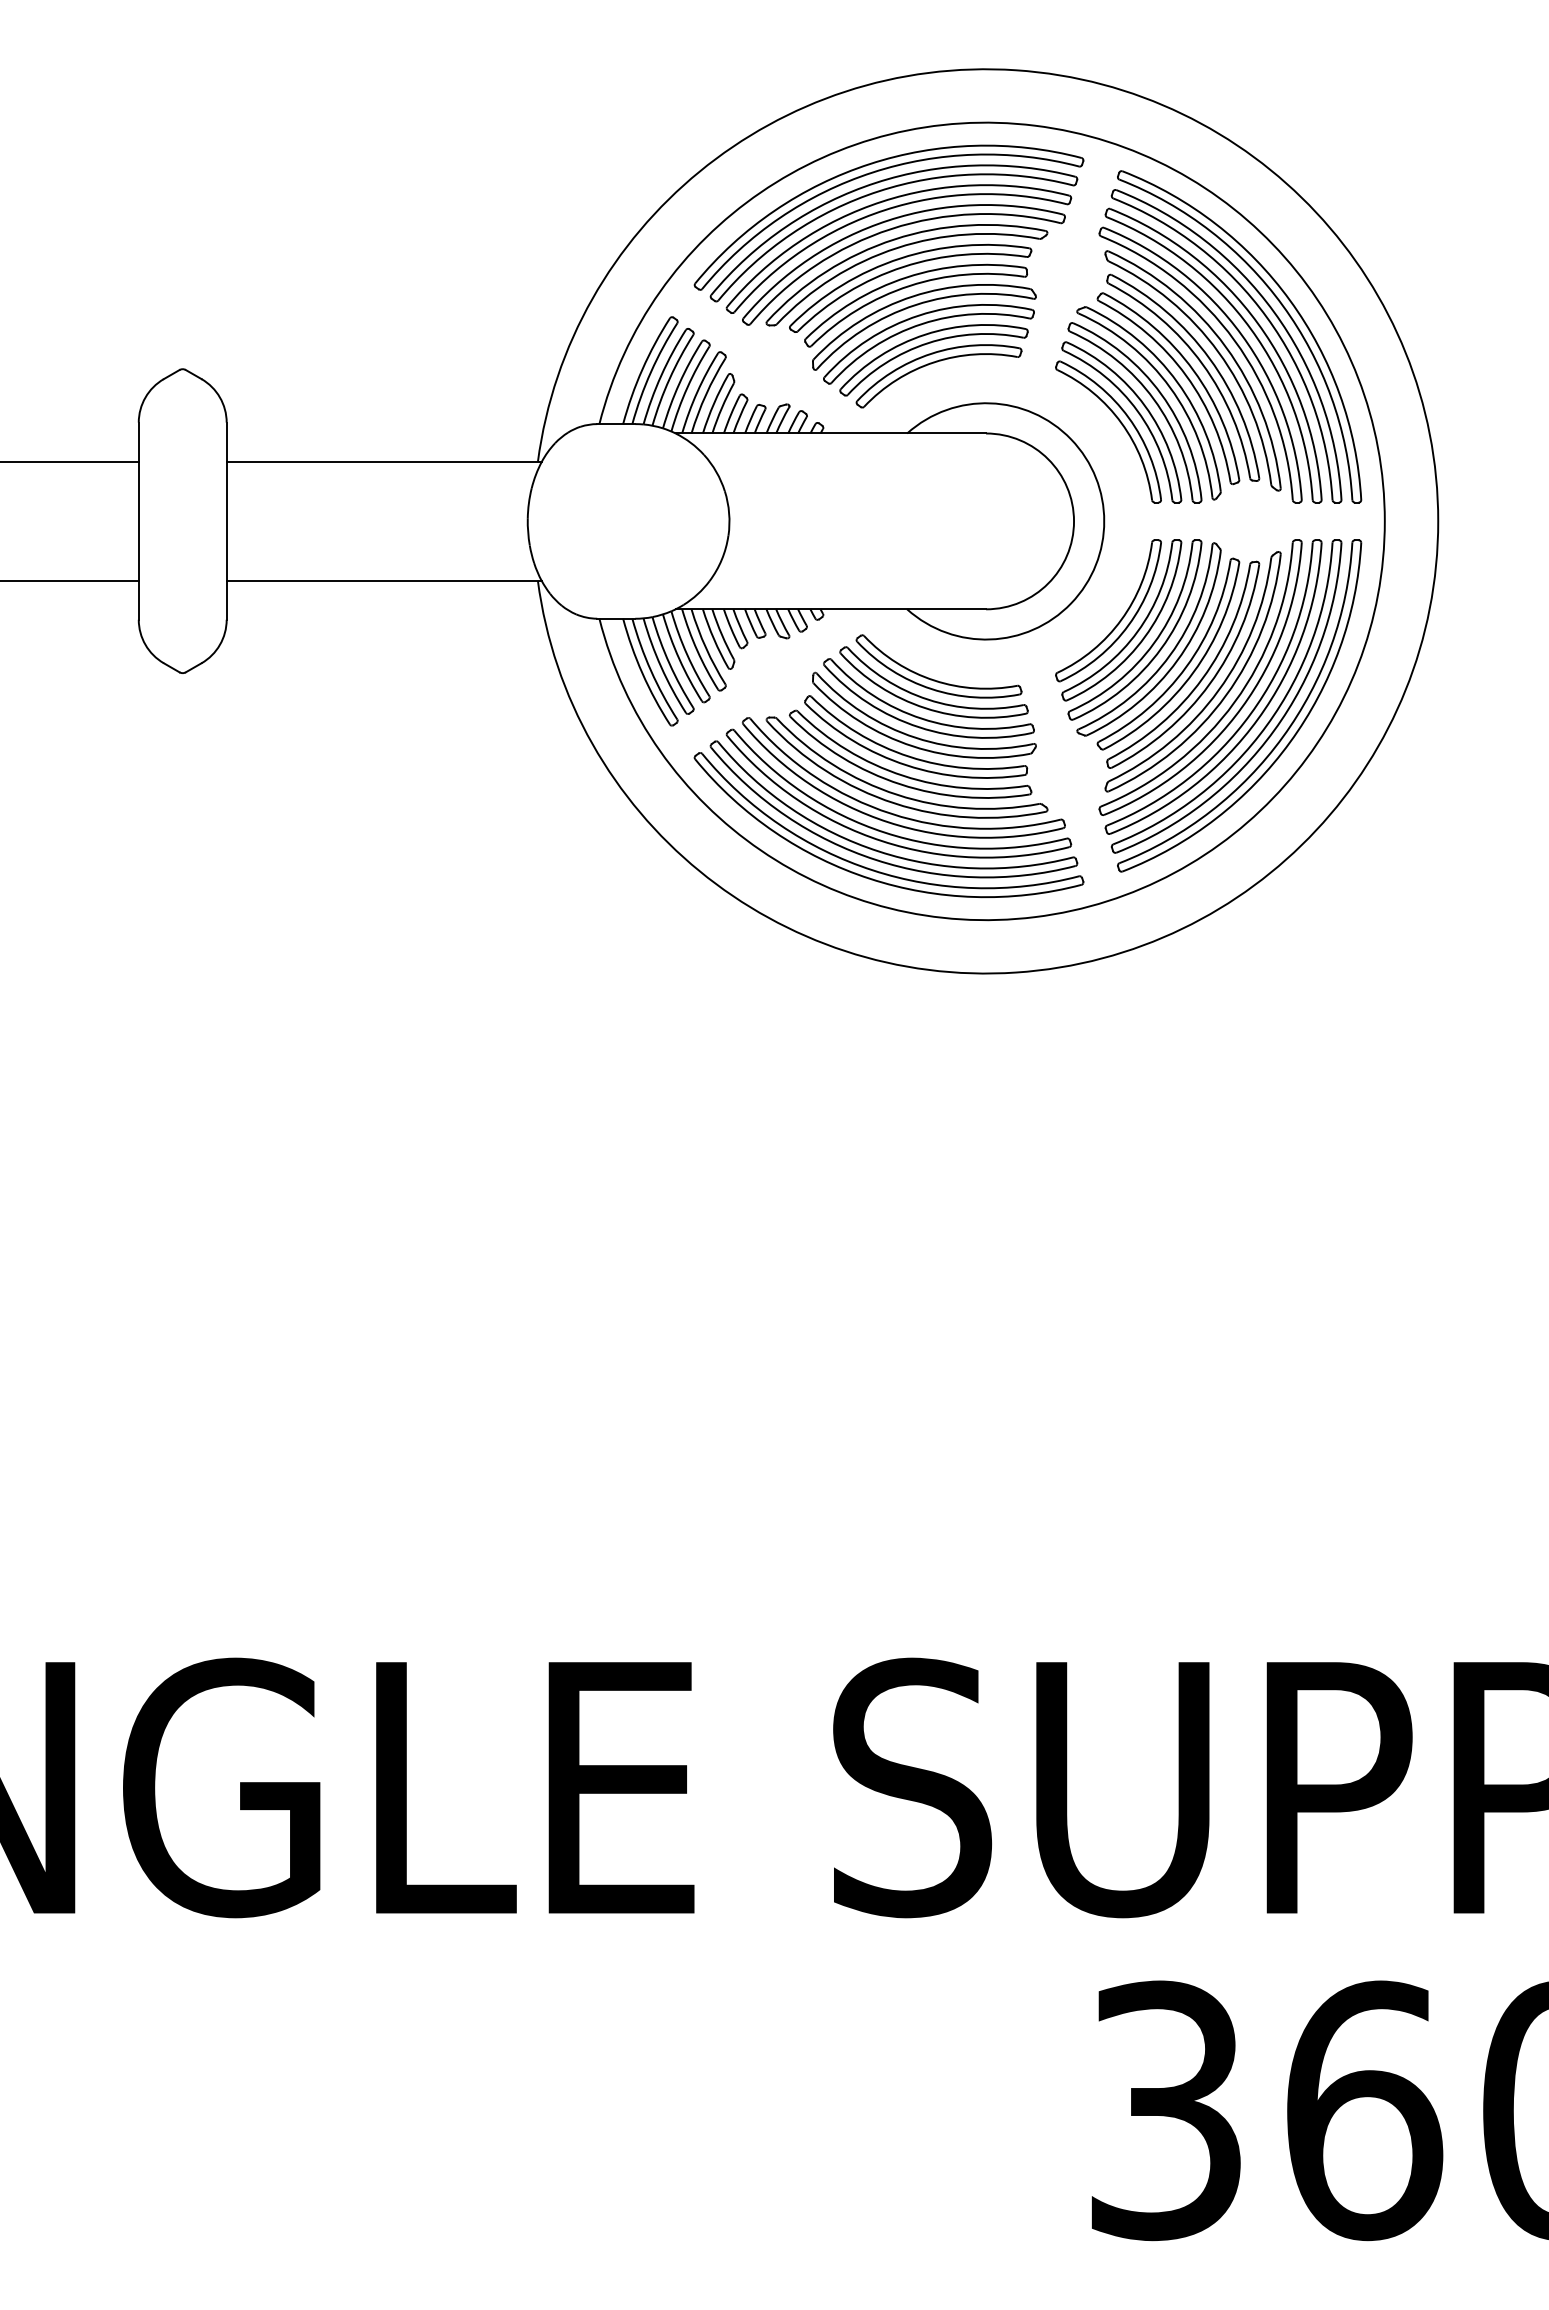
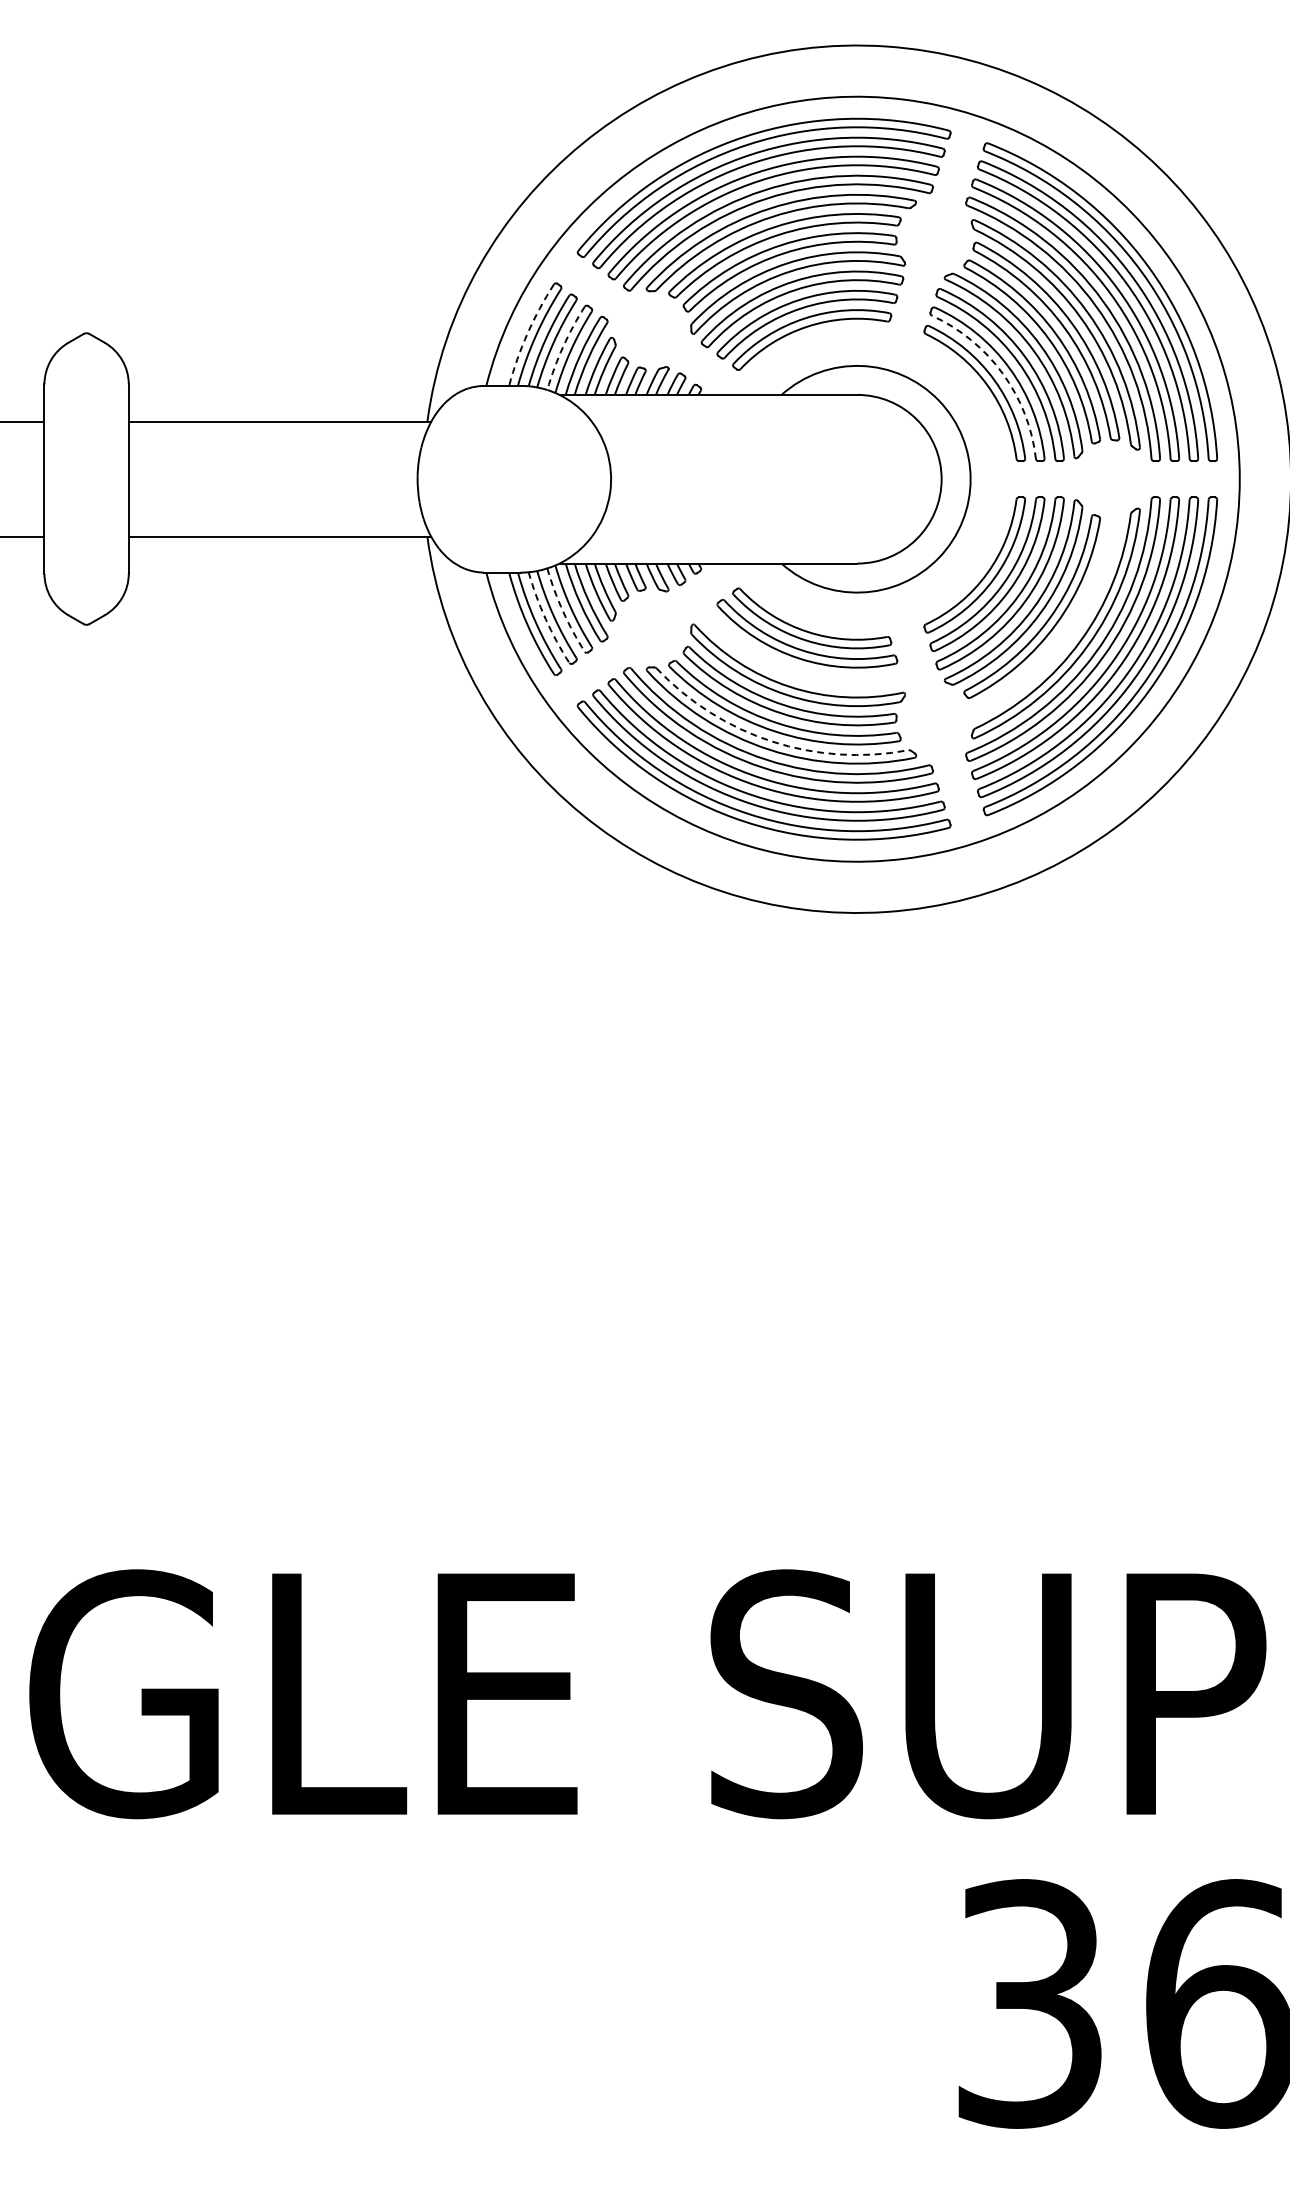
arc: (642, 369) -> (527, 333), solid -> dashed
arc: (679, 383) -> (563, 346), solid -> dashed
arc: (1137, 411) -> (1002, 373), solid -> dashed
arc: (679, 659) -> (563, 611), solid -> dashed
arc: (661, 667) -> (545, 619), solid -> dashed
part: (1202, 676) -> (1064, 628), removed
part: (922, 717) -> (796, 667), removed
arc: (897, 794) -> (772, 741), solid -> dashed

